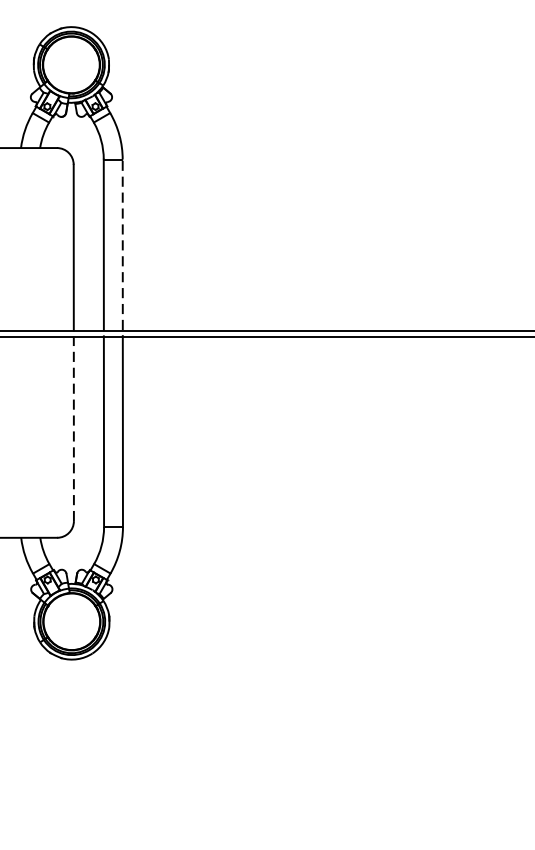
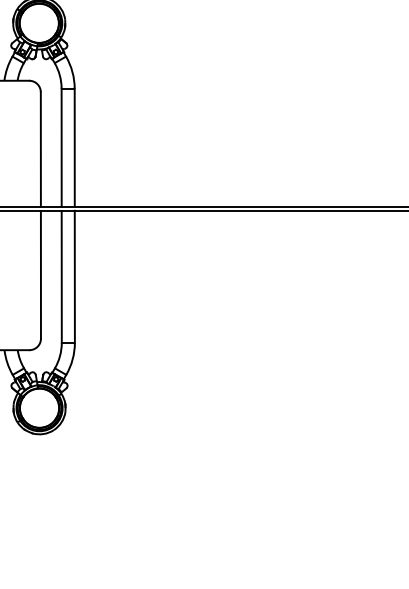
line: (122, 244) -> (74, 147), dashed -> solid
line: (73, 428) -> (40, 274), dashed -> solid

